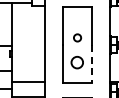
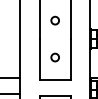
circle: (77, 37) -> (55, 20), moved
circle: (77, 61) -> (55, 56), size x0.62
line: (92, 64) -> (71, 59), dashed -> solid

